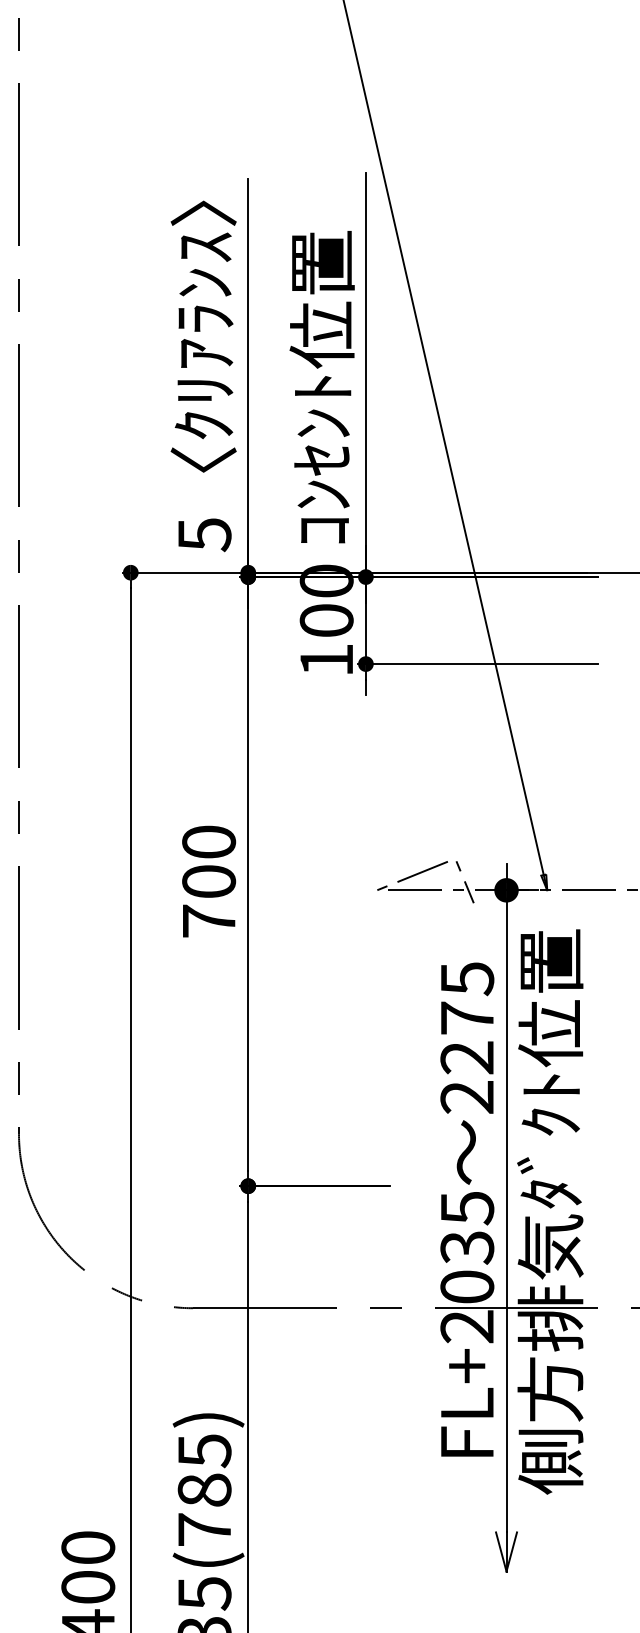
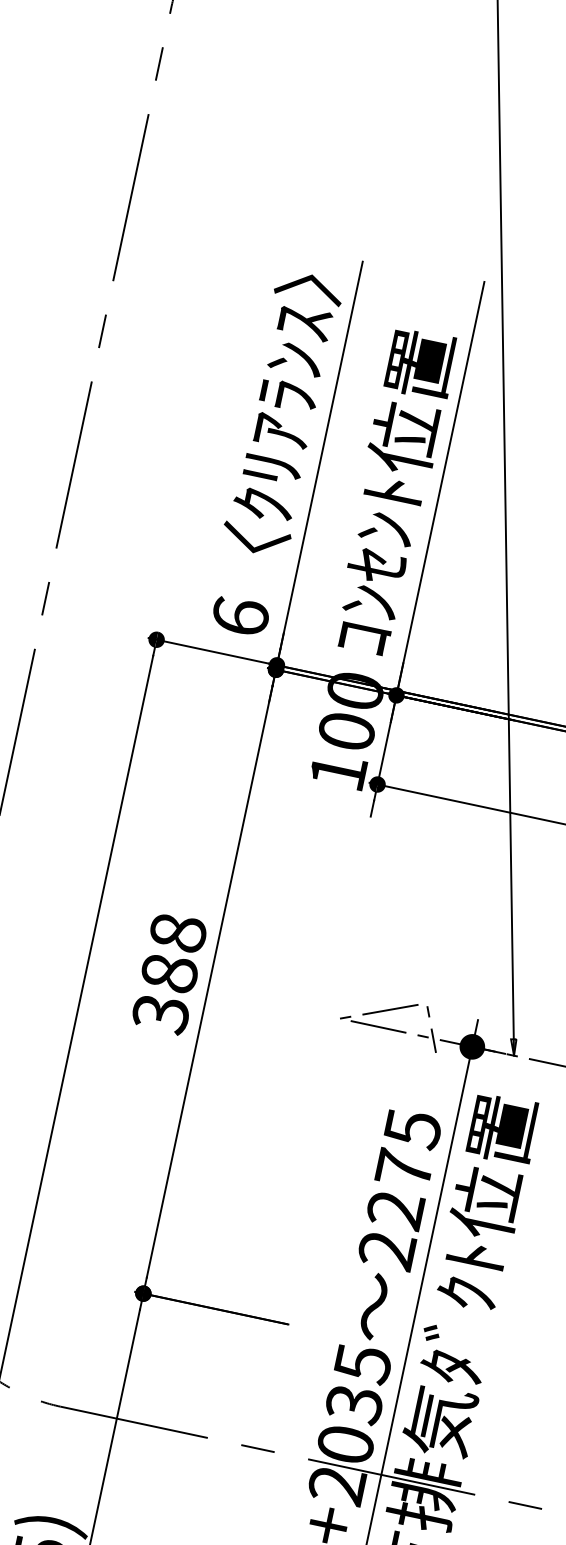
text: (204, 534) -> (240, 616), 5 -> 6
text: (209, 881) -> (170, 973), 700 -> 388

